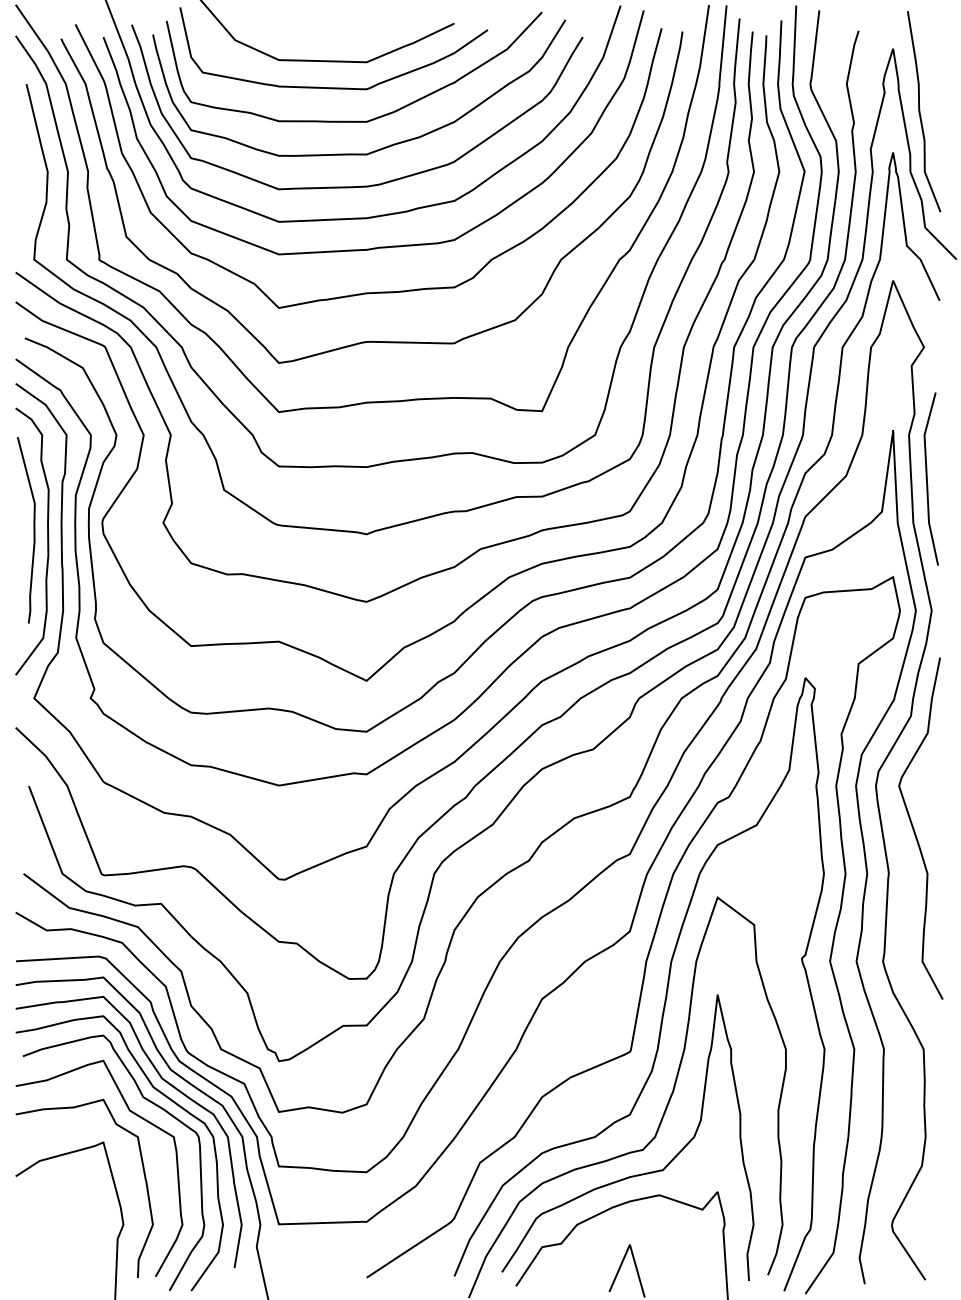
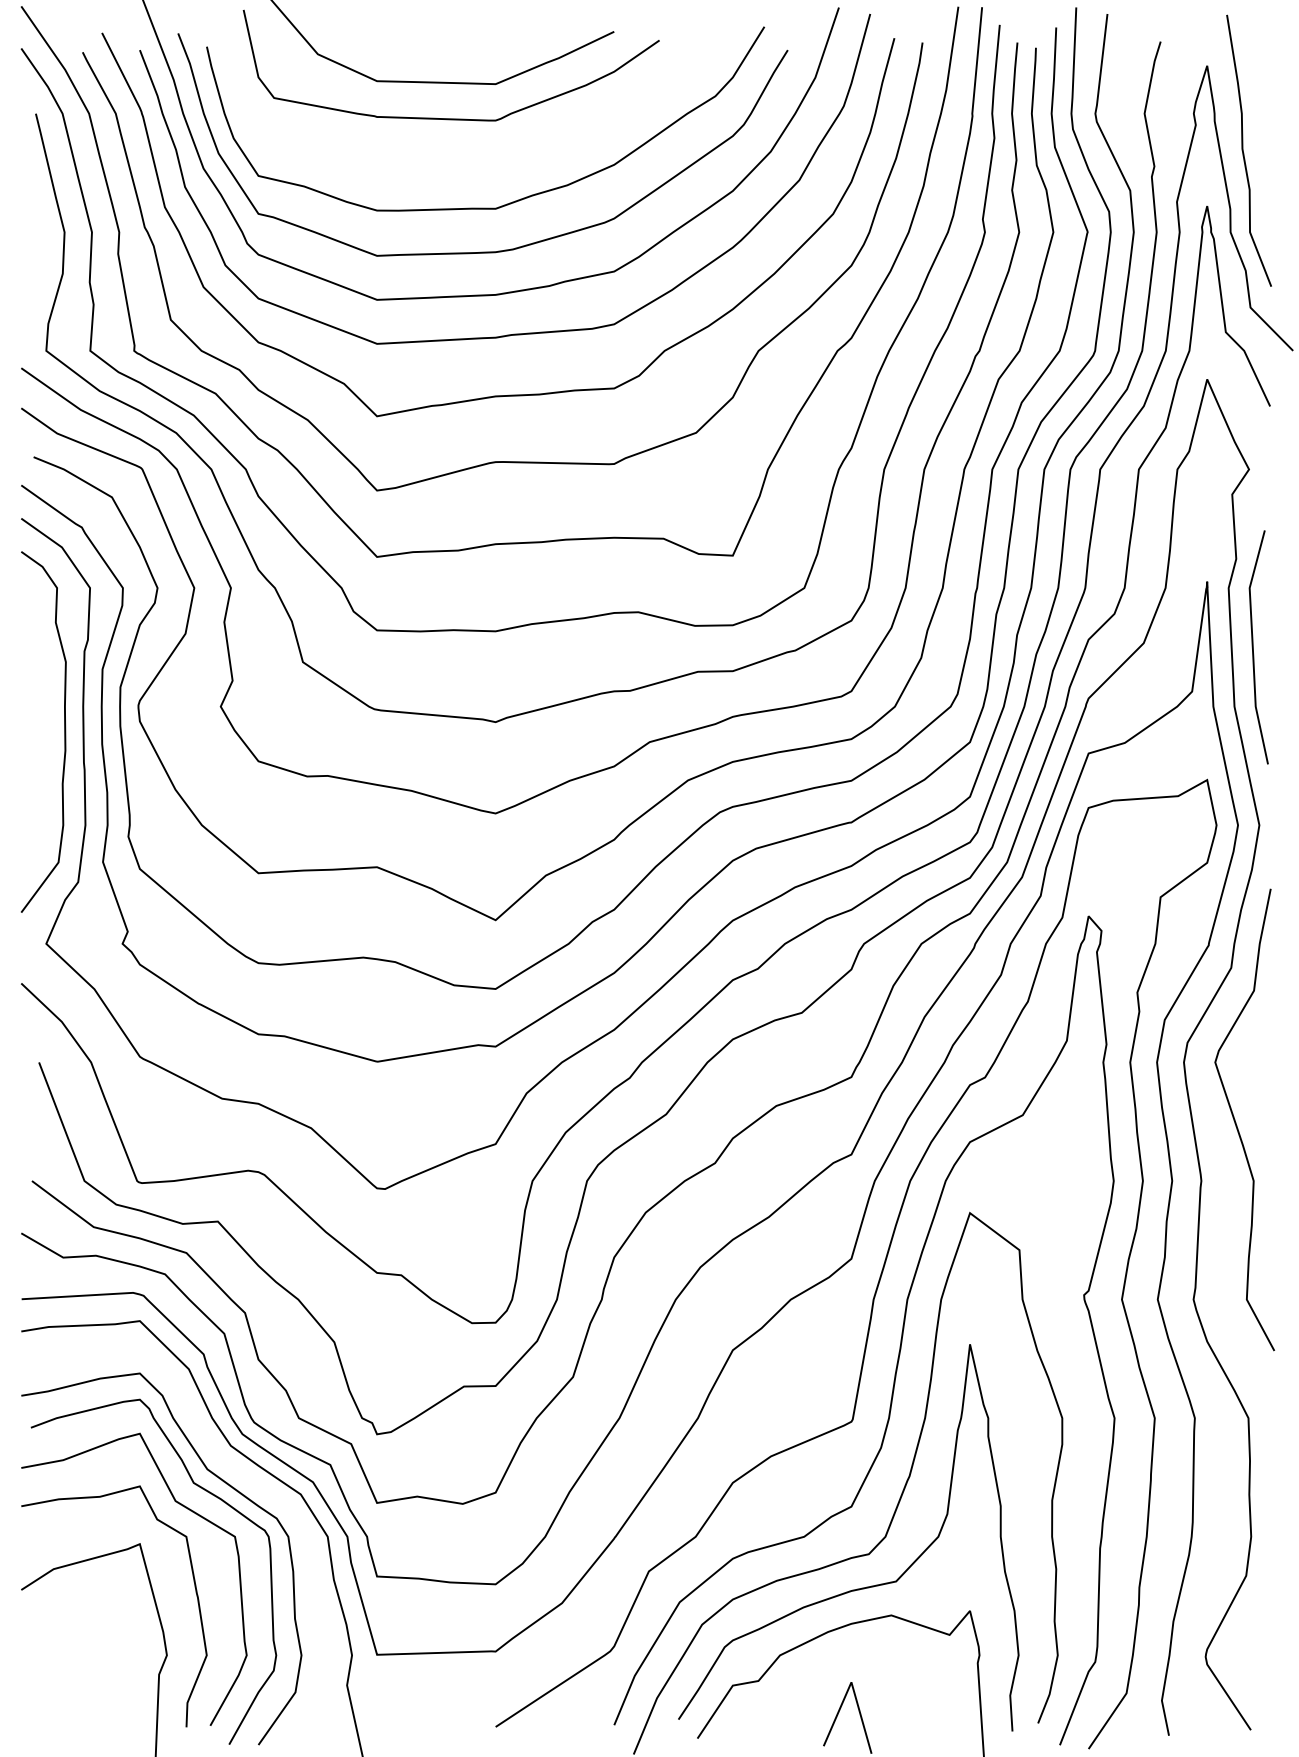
curve: (351, 120) -> (475, 162), removed
curve: (33, 530) -> (45, 716), removed
curve: (165, 1082) -> (223, 1463), removed

